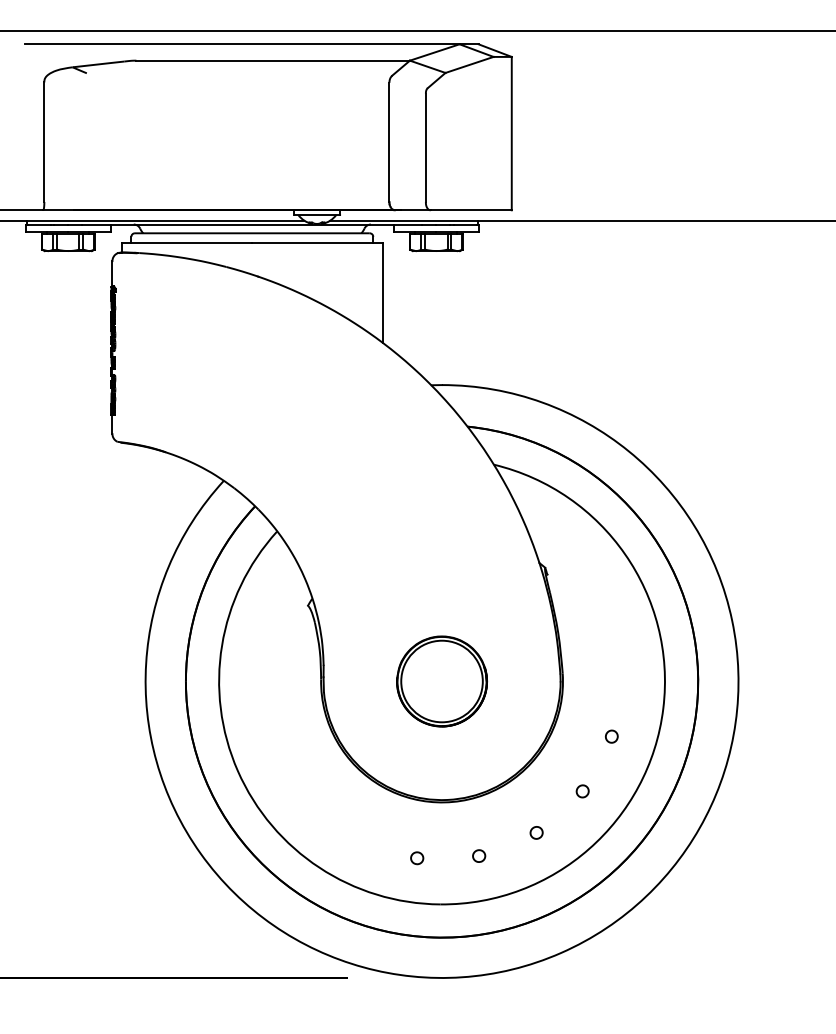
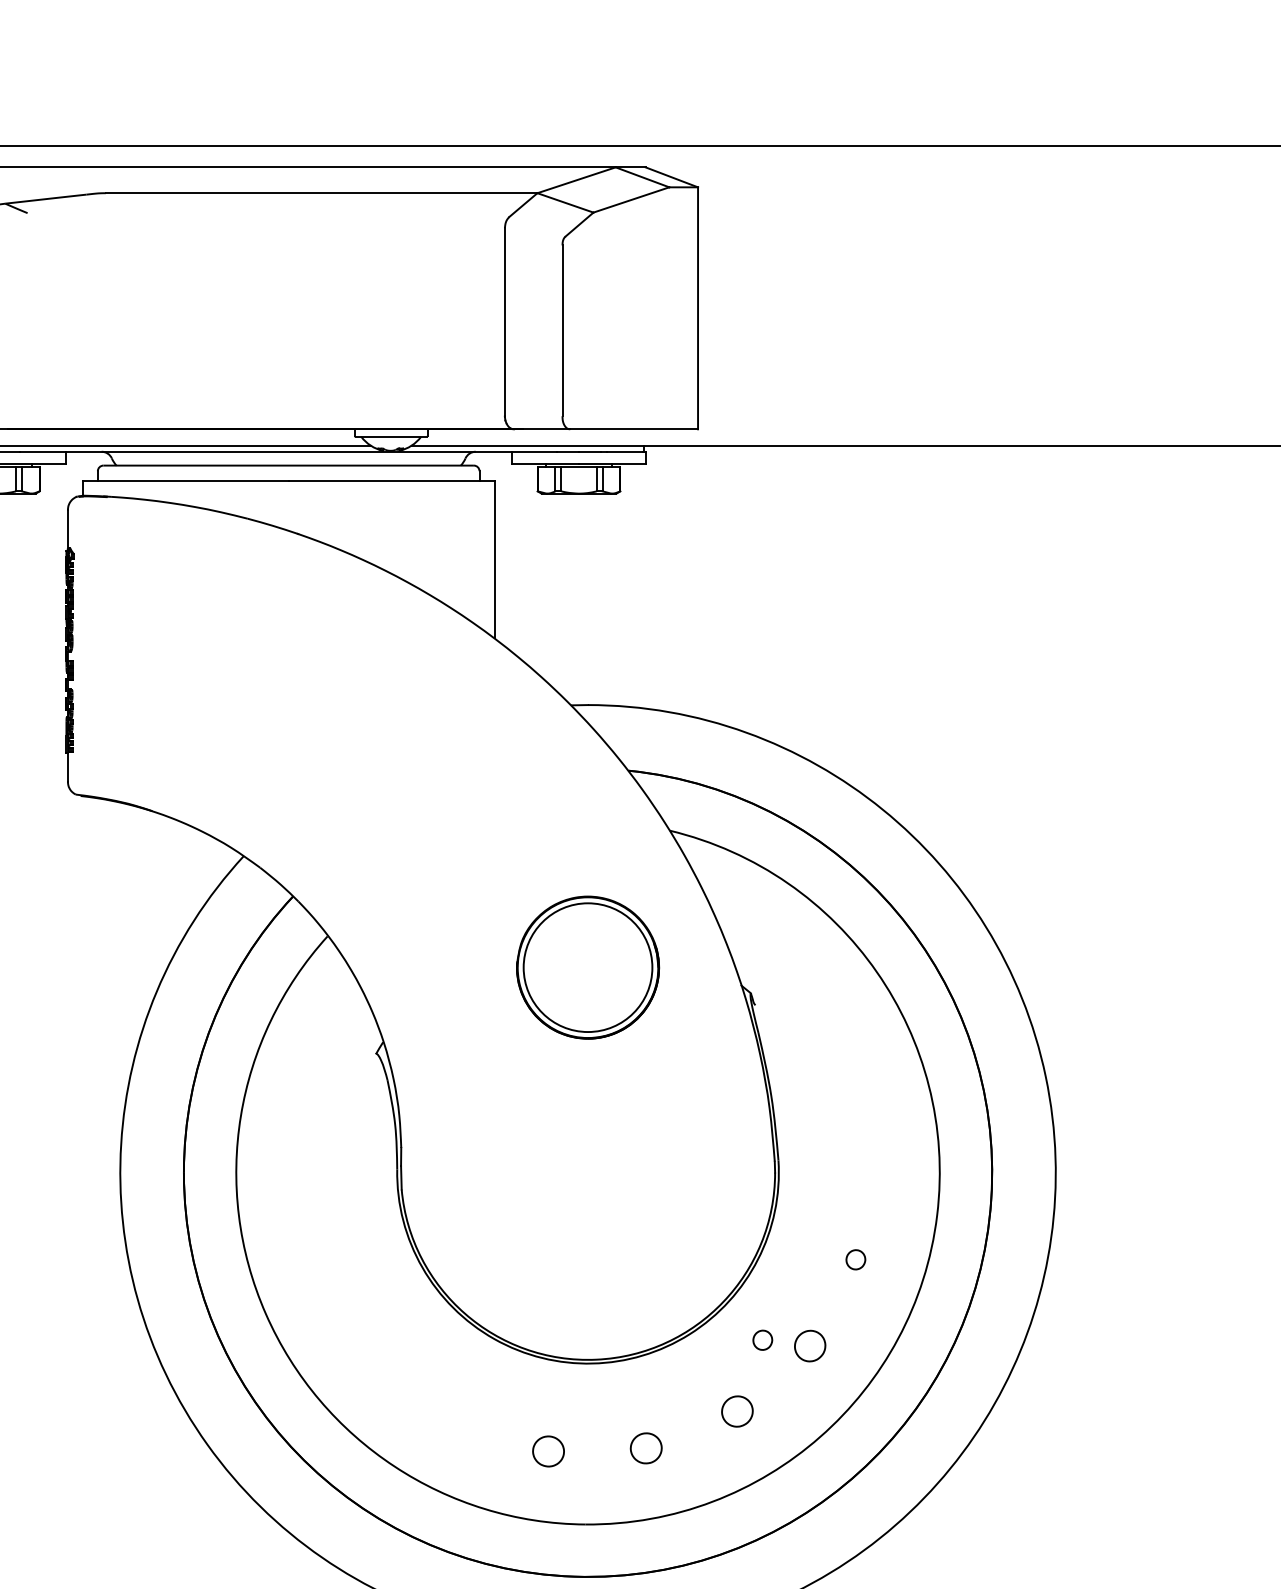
part: (441, 681) -> (587, 967), moved
part: (552, 787) -> (762, 1340), added
part: (582, 791) -> (809, 1346), size x1.6
part: (536, 832) -> (737, 1411), size x1.6
part: (479, 855) -> (647, 1447), size x1.6
part: (417, 858) -> (549, 1452), size x1.6

